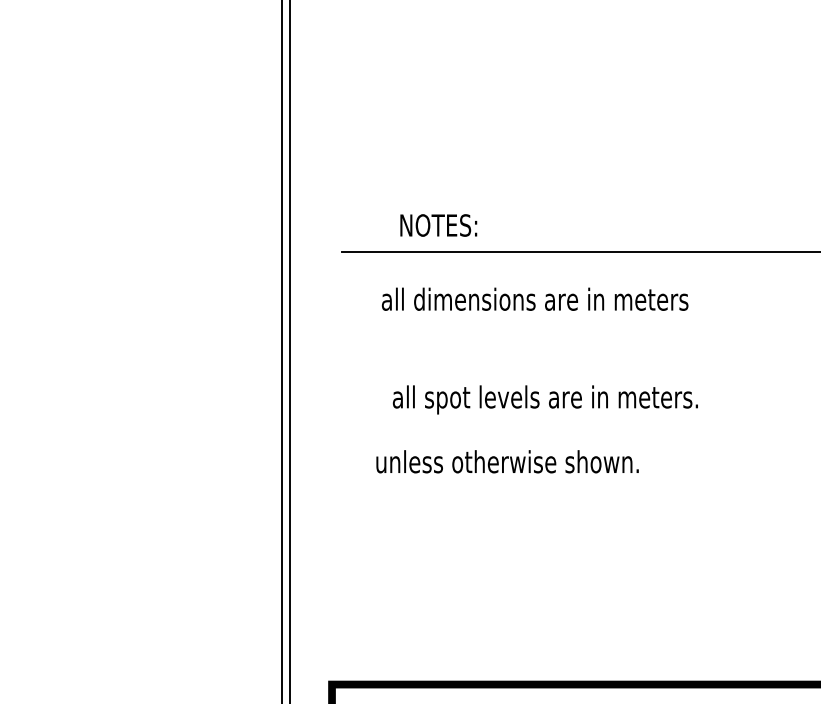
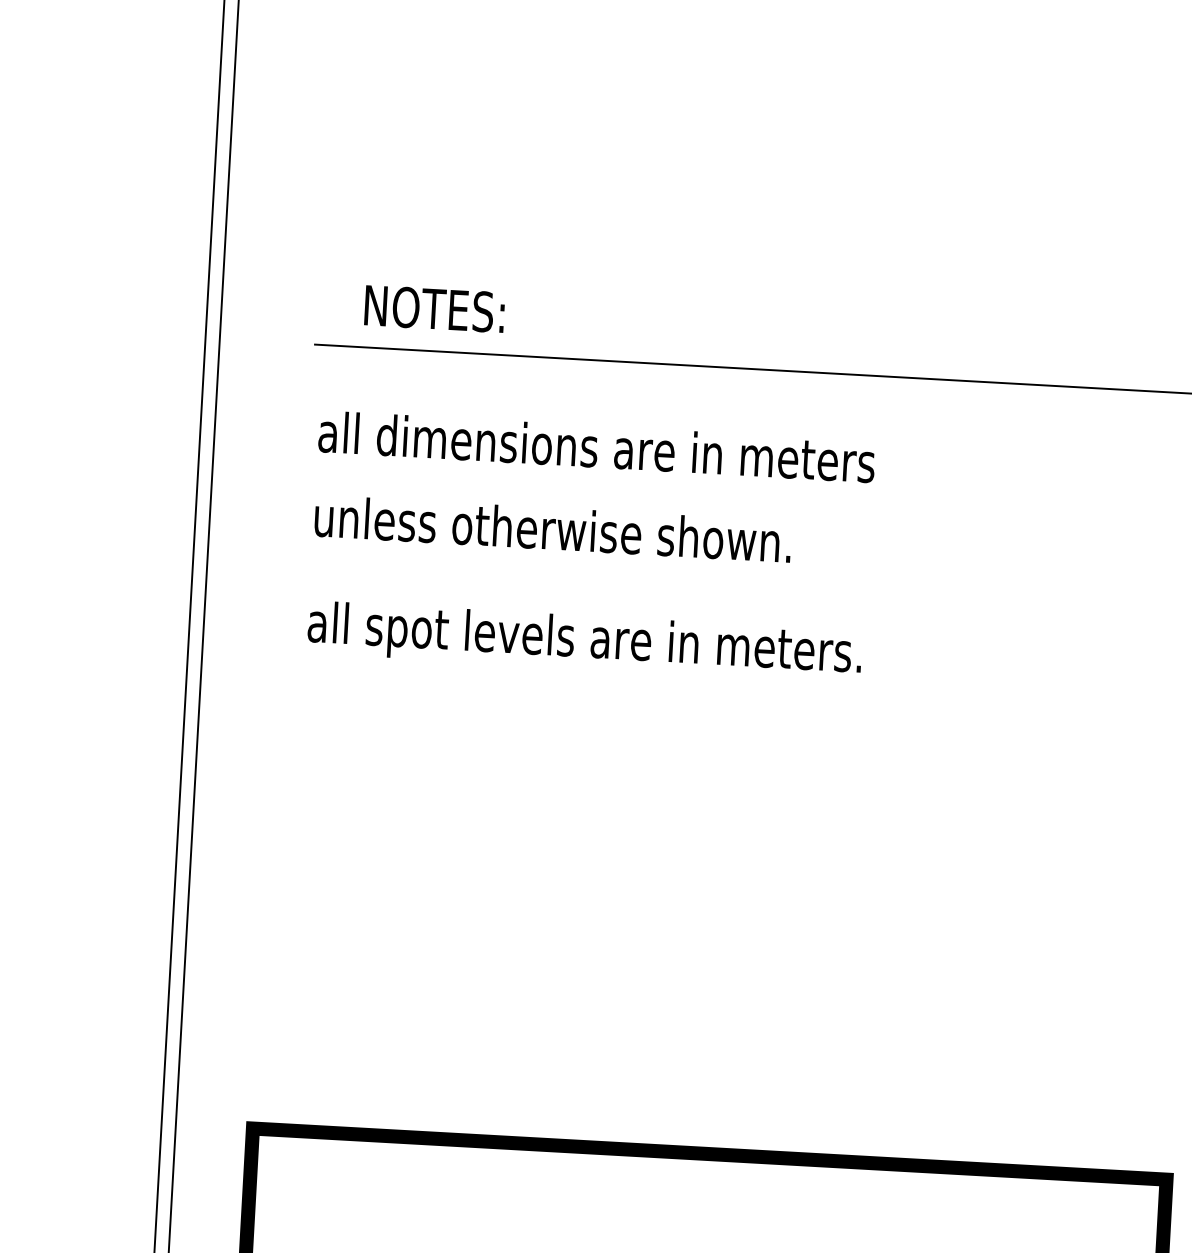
text: (438, 225) -> (434, 309), moved
text: (535, 298) -> (597, 445), moved
text: (544, 399) -> (583, 641), moved
text: (507, 461) -> (552, 528), moved

